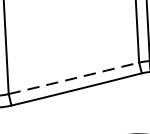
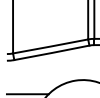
arc: (73, 78) -> (50, 46), dashed -> solid

